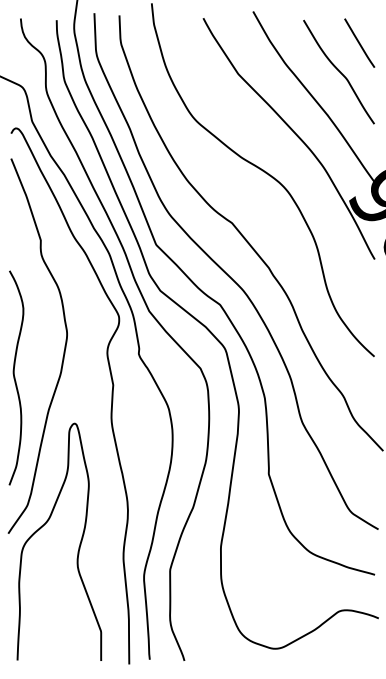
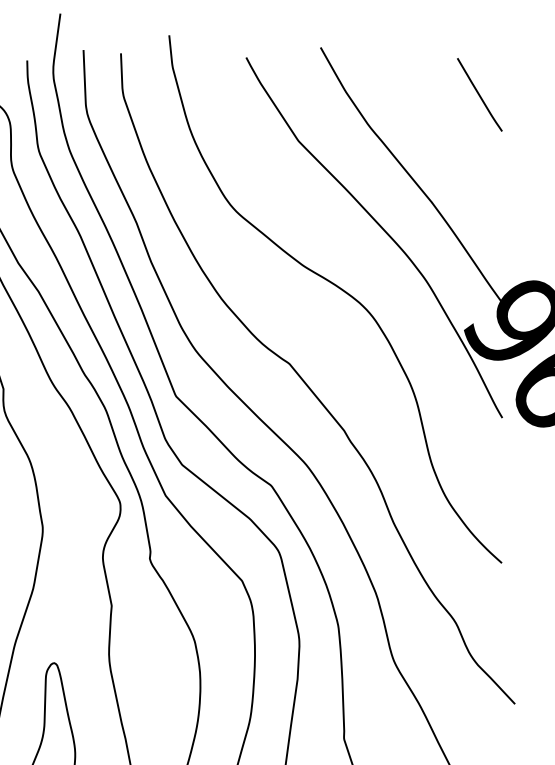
curve: (338, 71) -> (448, 137), removed

